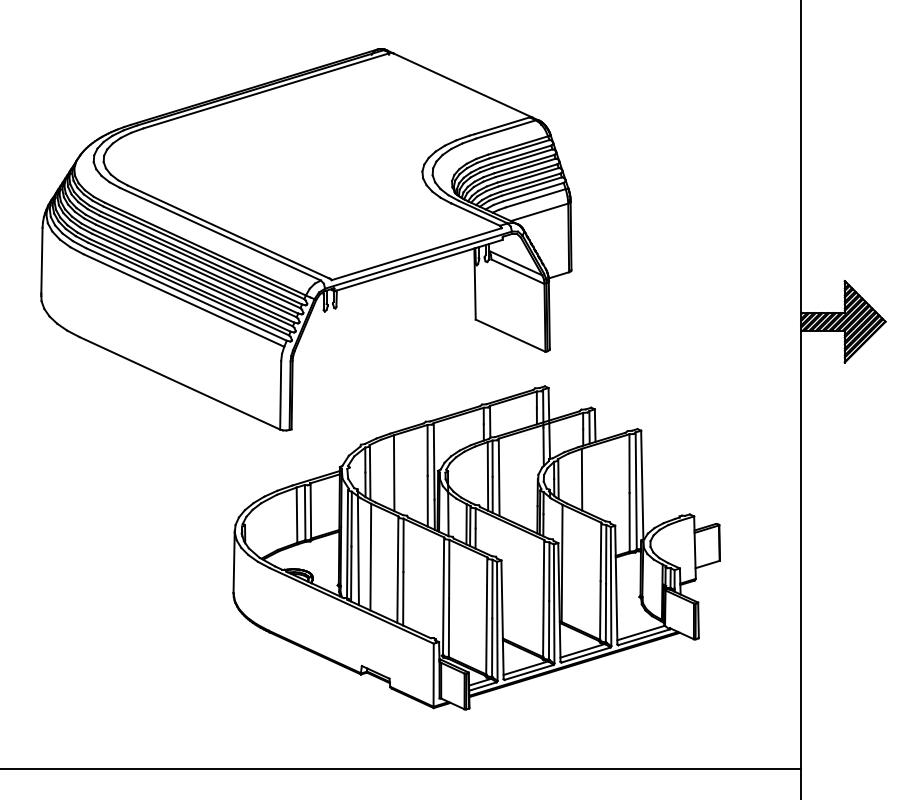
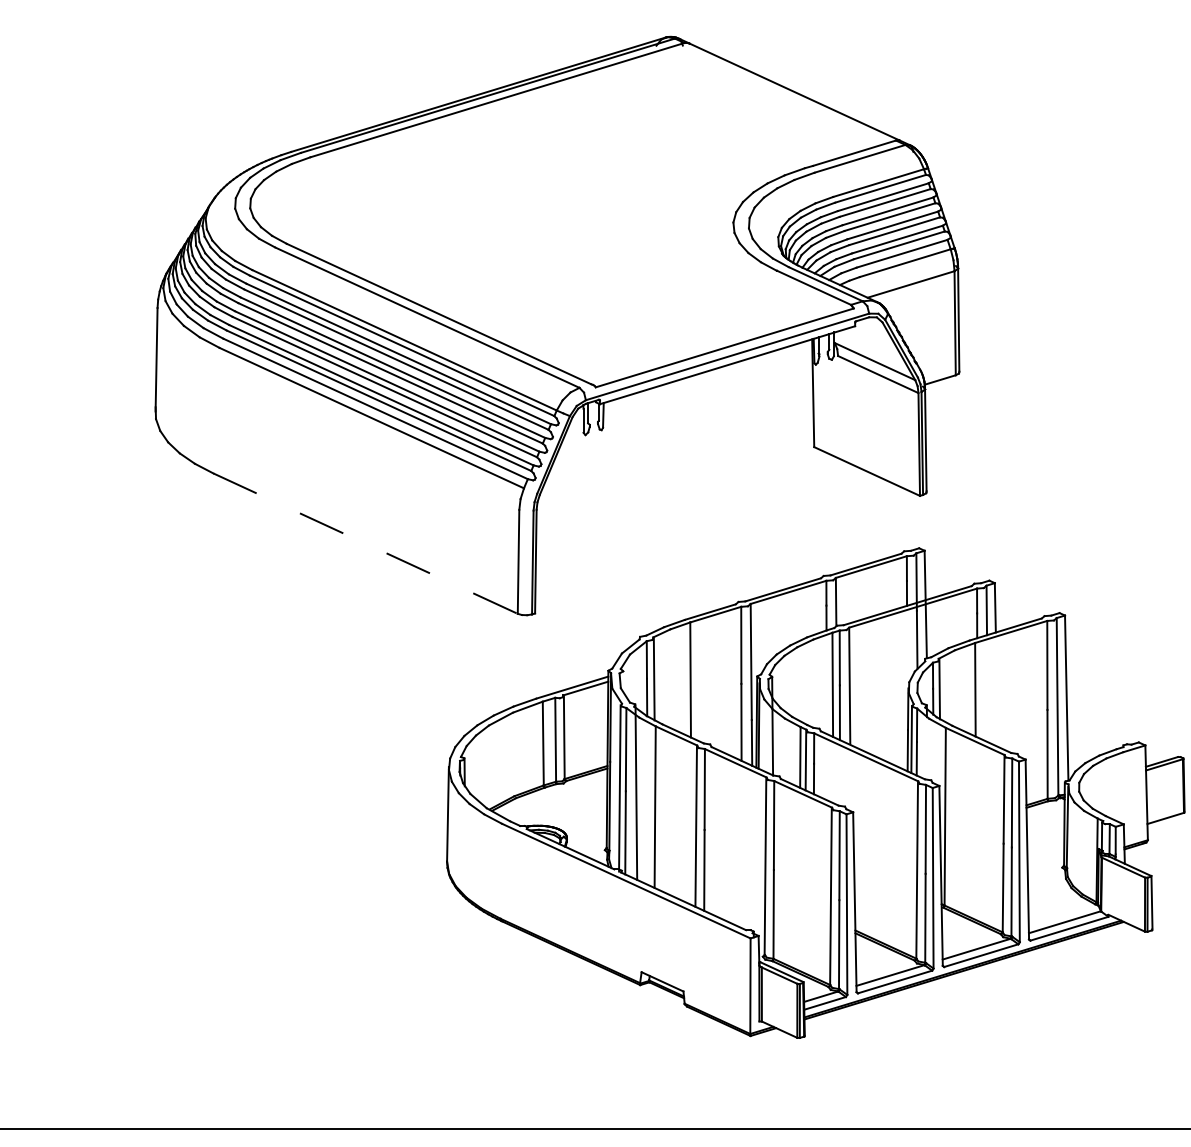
line: (179, 383) -> (365, 543), solid -> dashed

